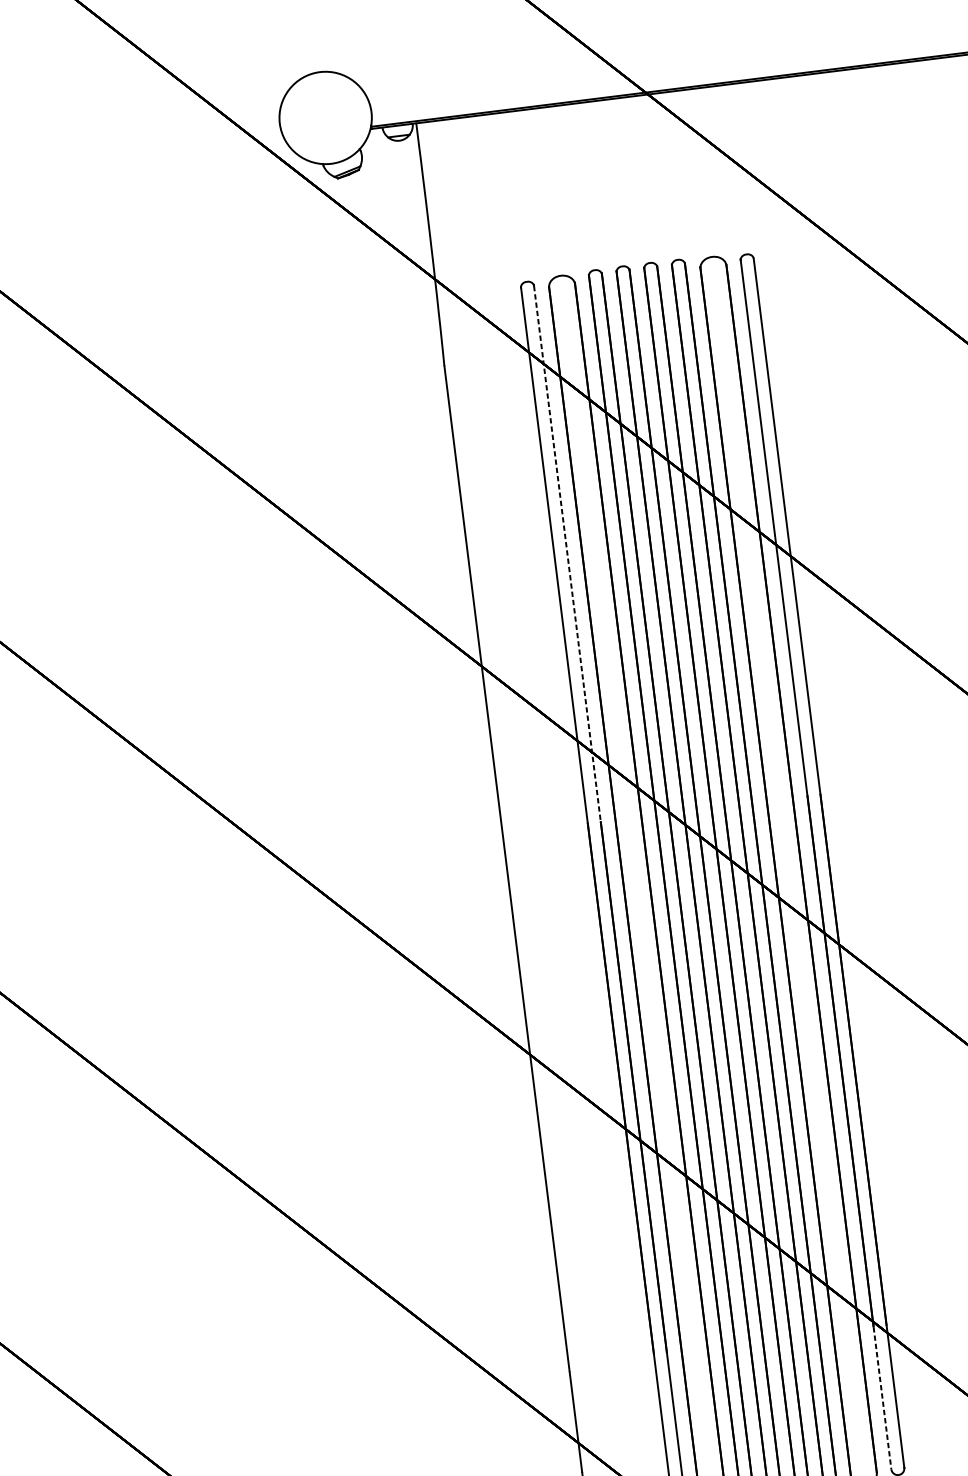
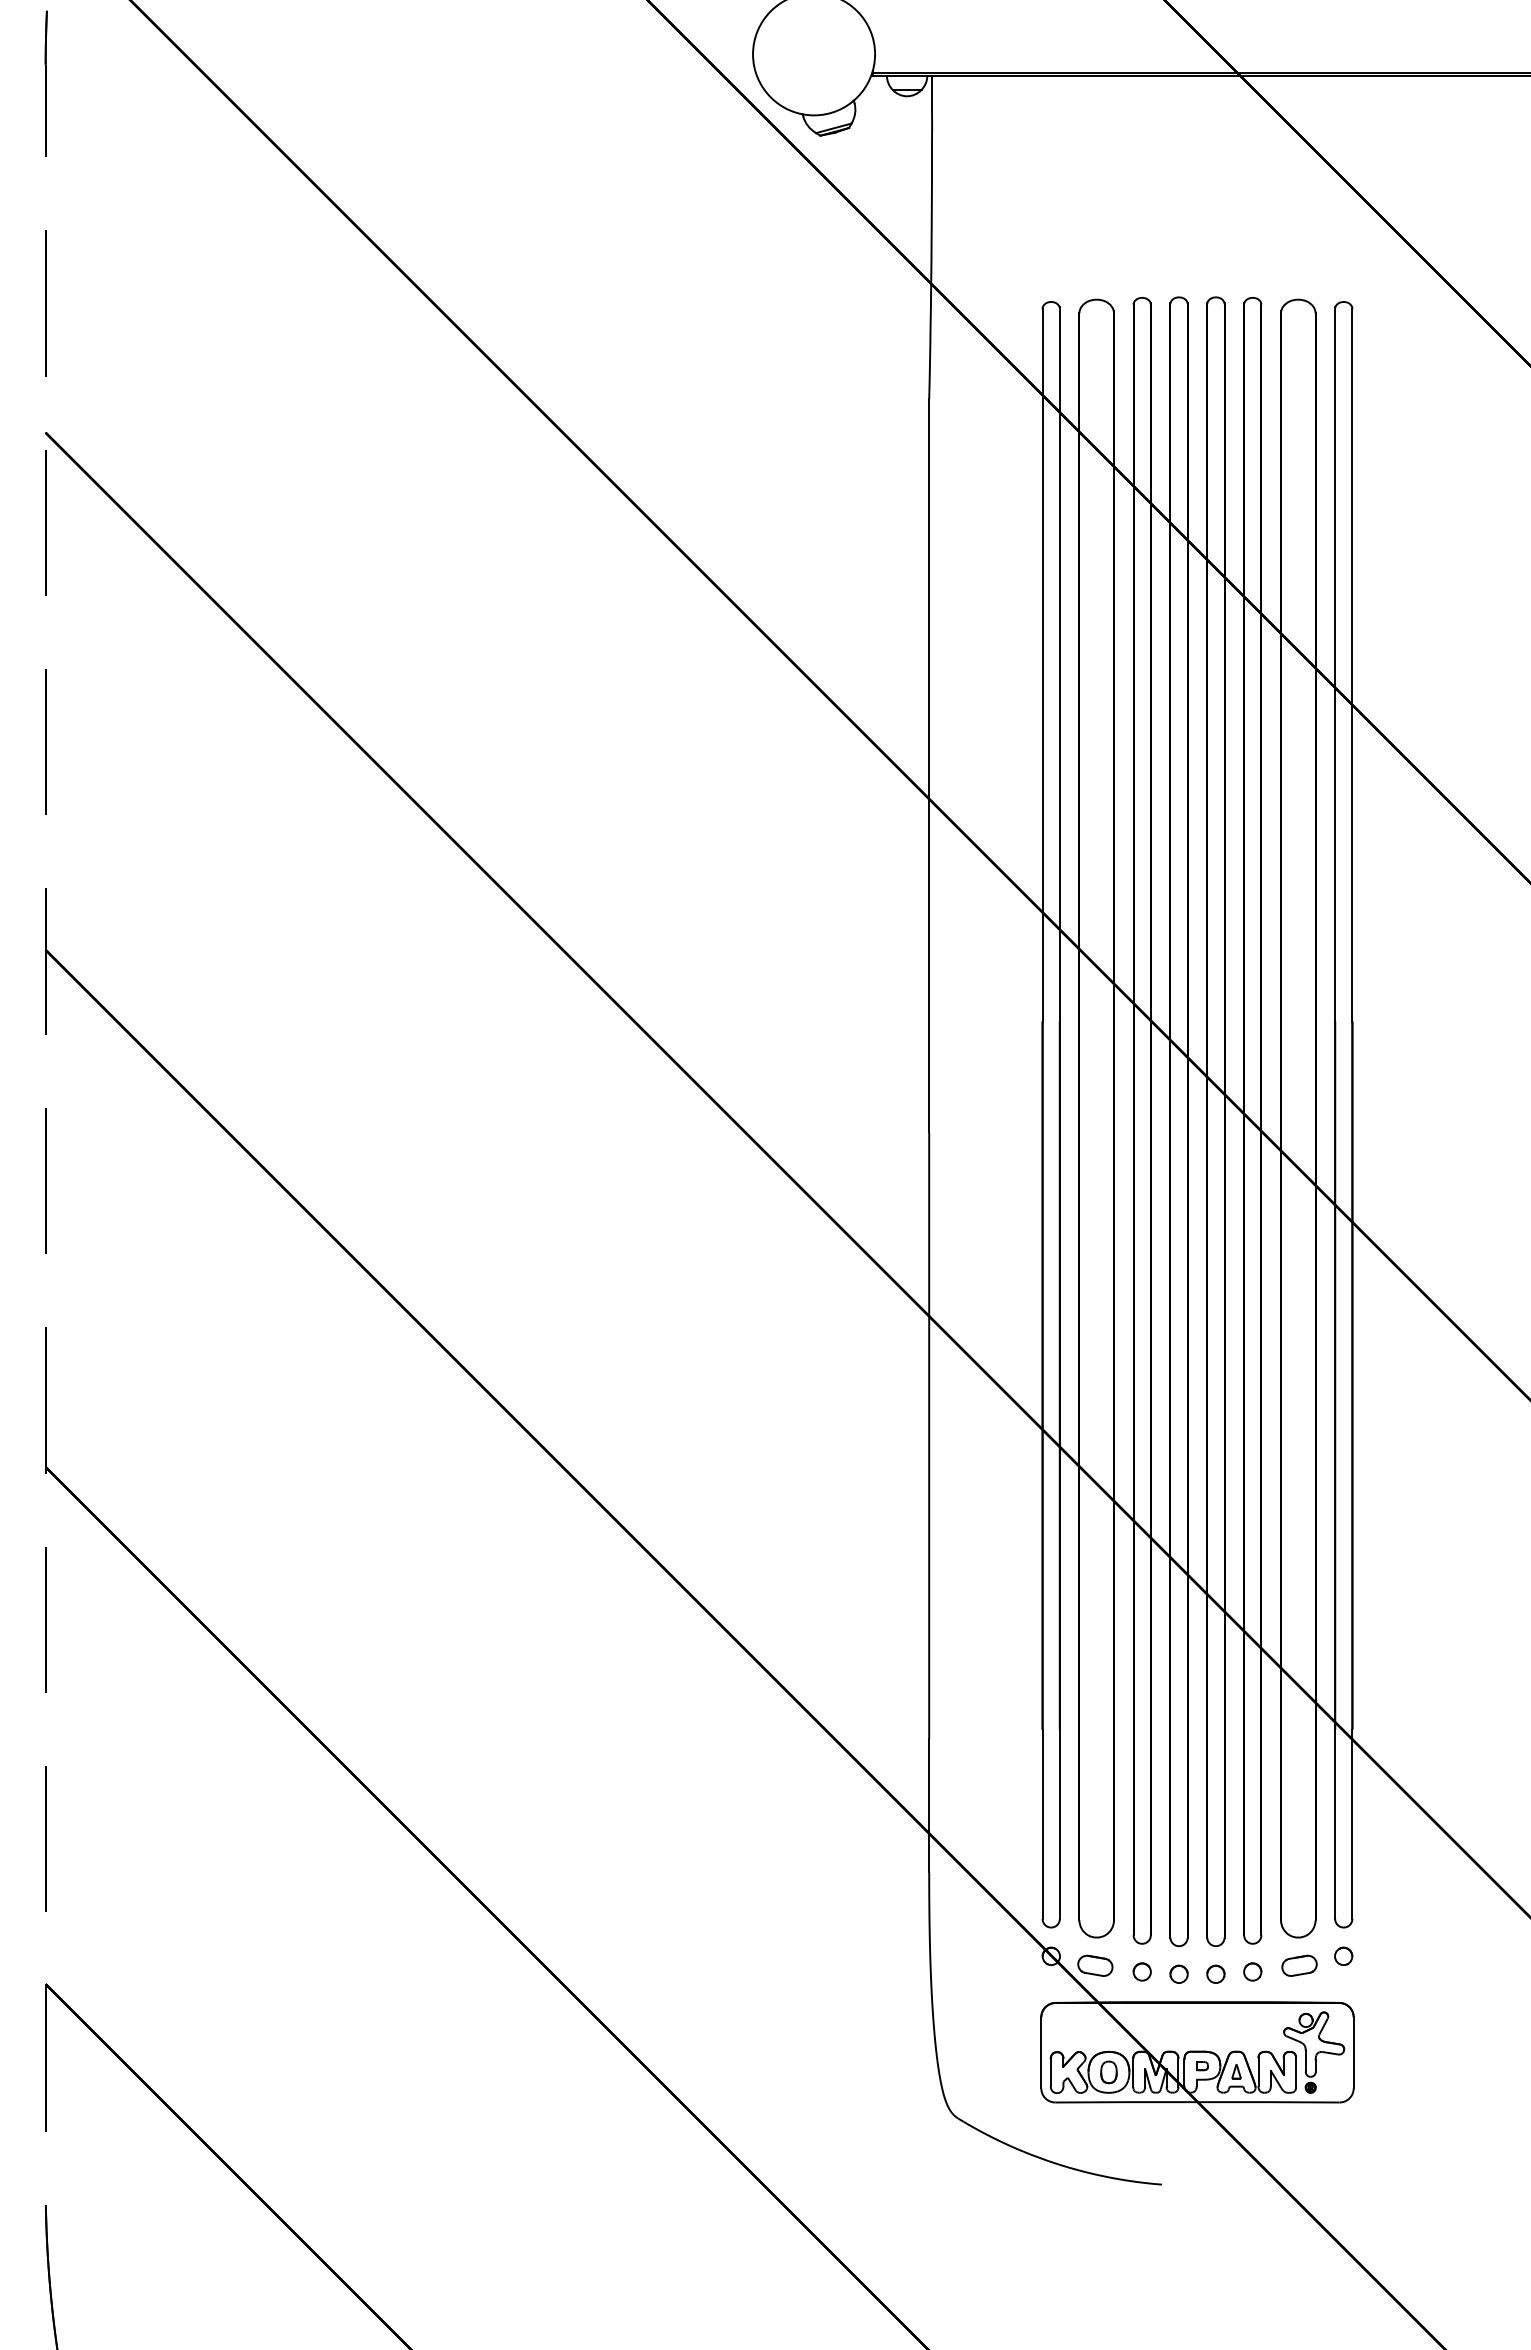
line: (567, 553) -> (1059, 665), dashed -> solid
line: (882, 1398) -> (1335, 1824), dashed -> solid

